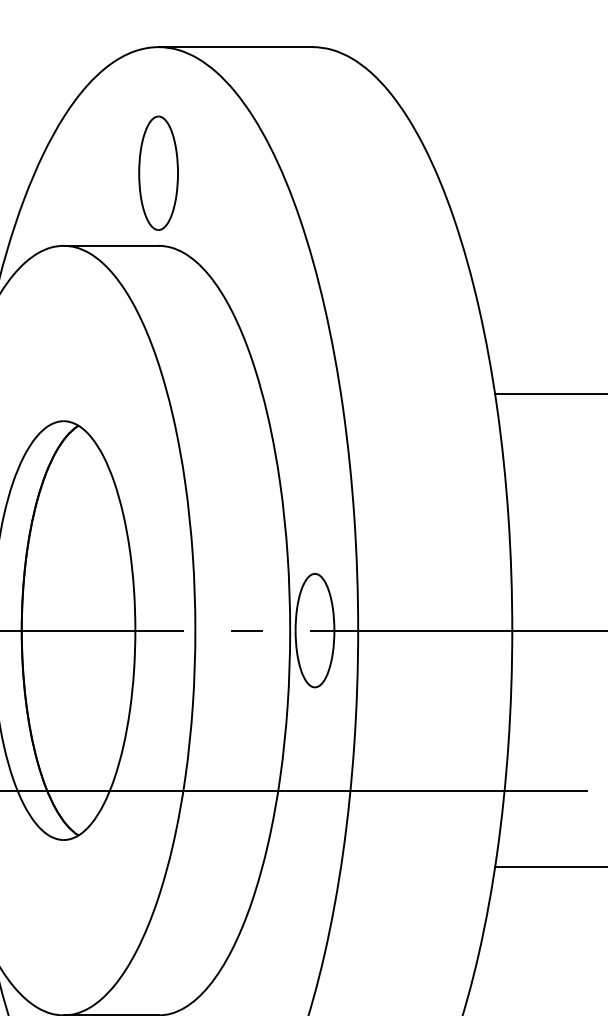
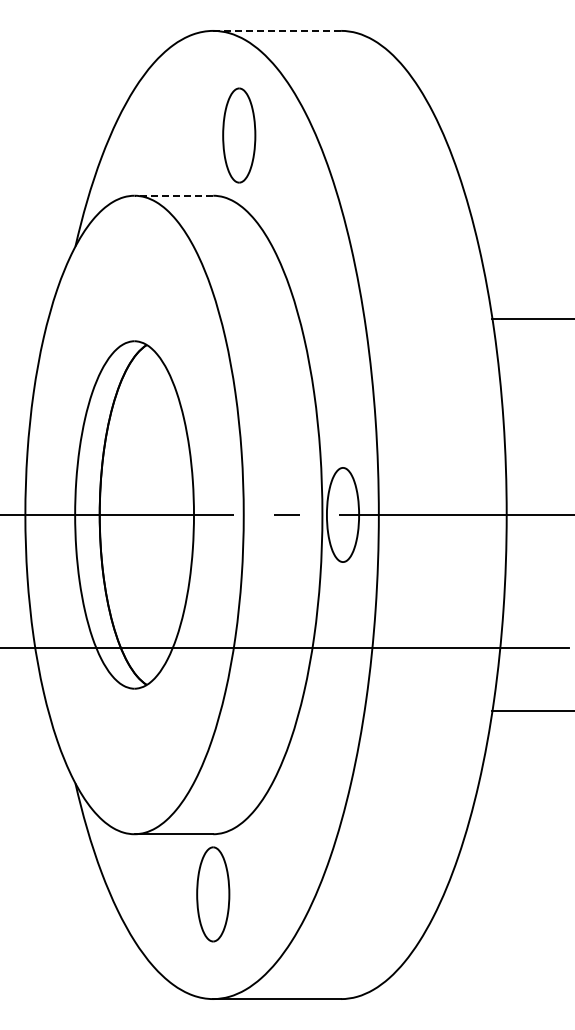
line: (236, 46) -> (277, 30), solid -> dashed
part: (158, 173) -> (239, 135), moved
line: (110, 245) -> (173, 195), solid -> dashed

